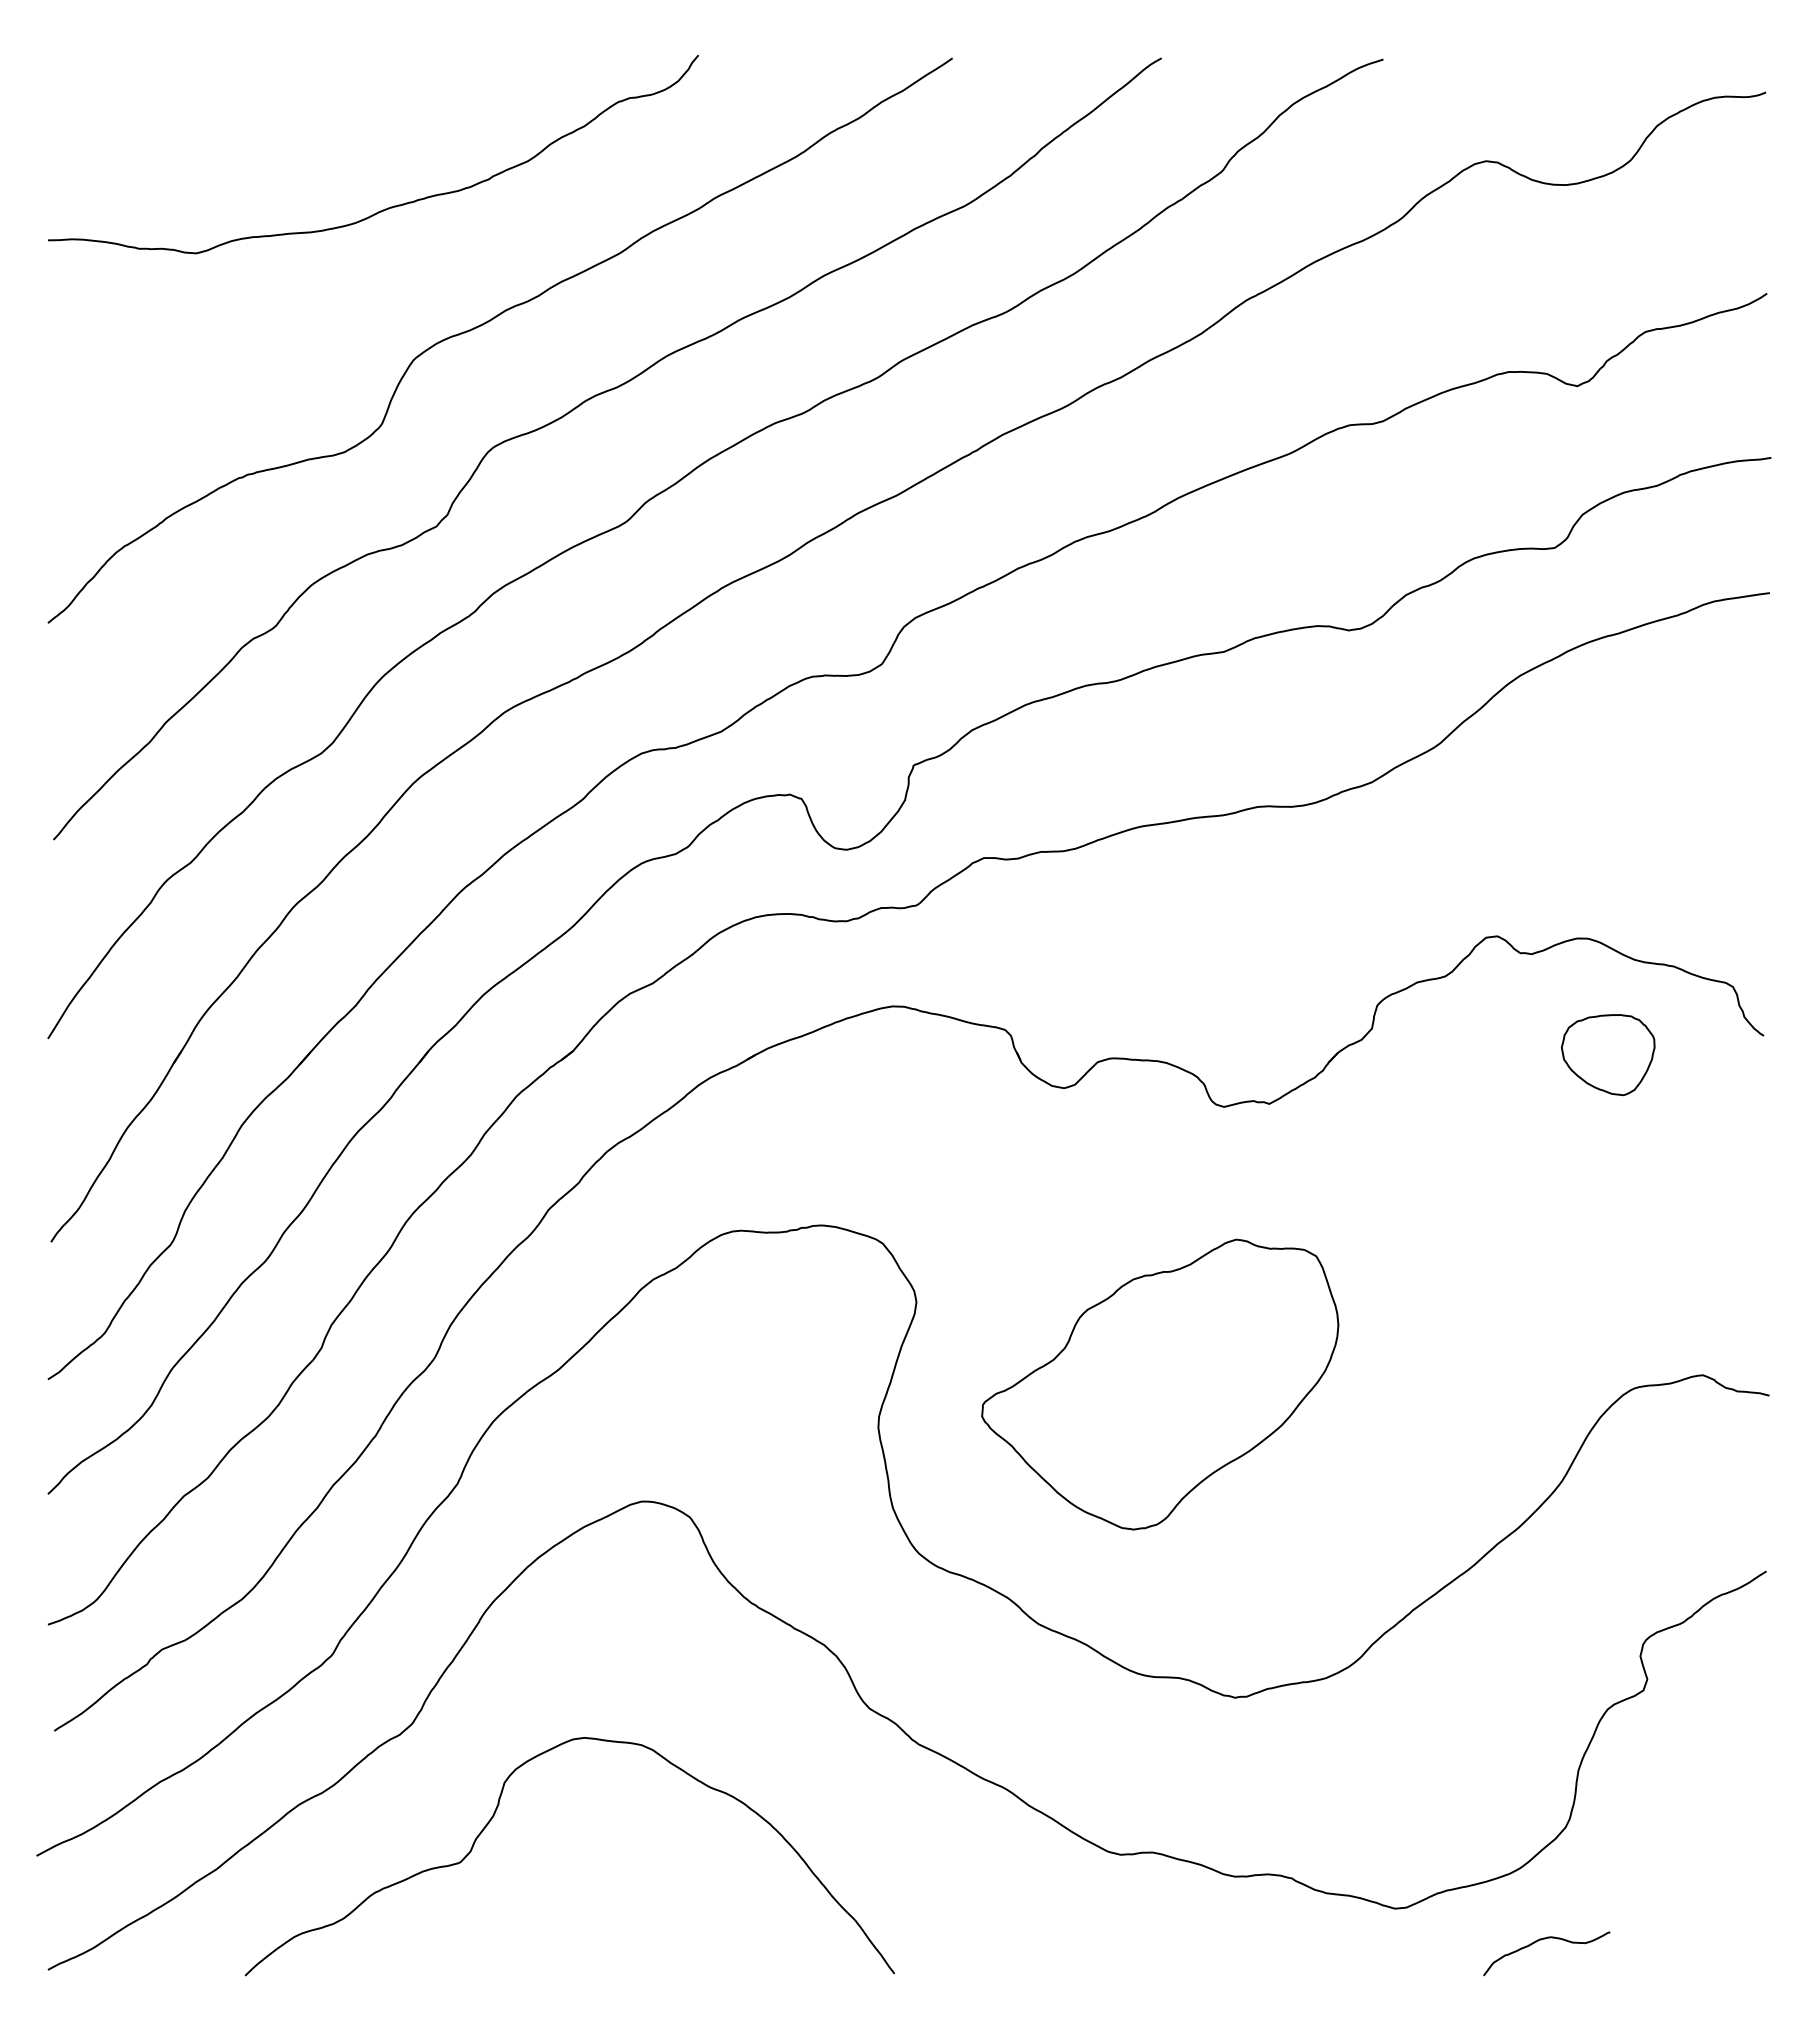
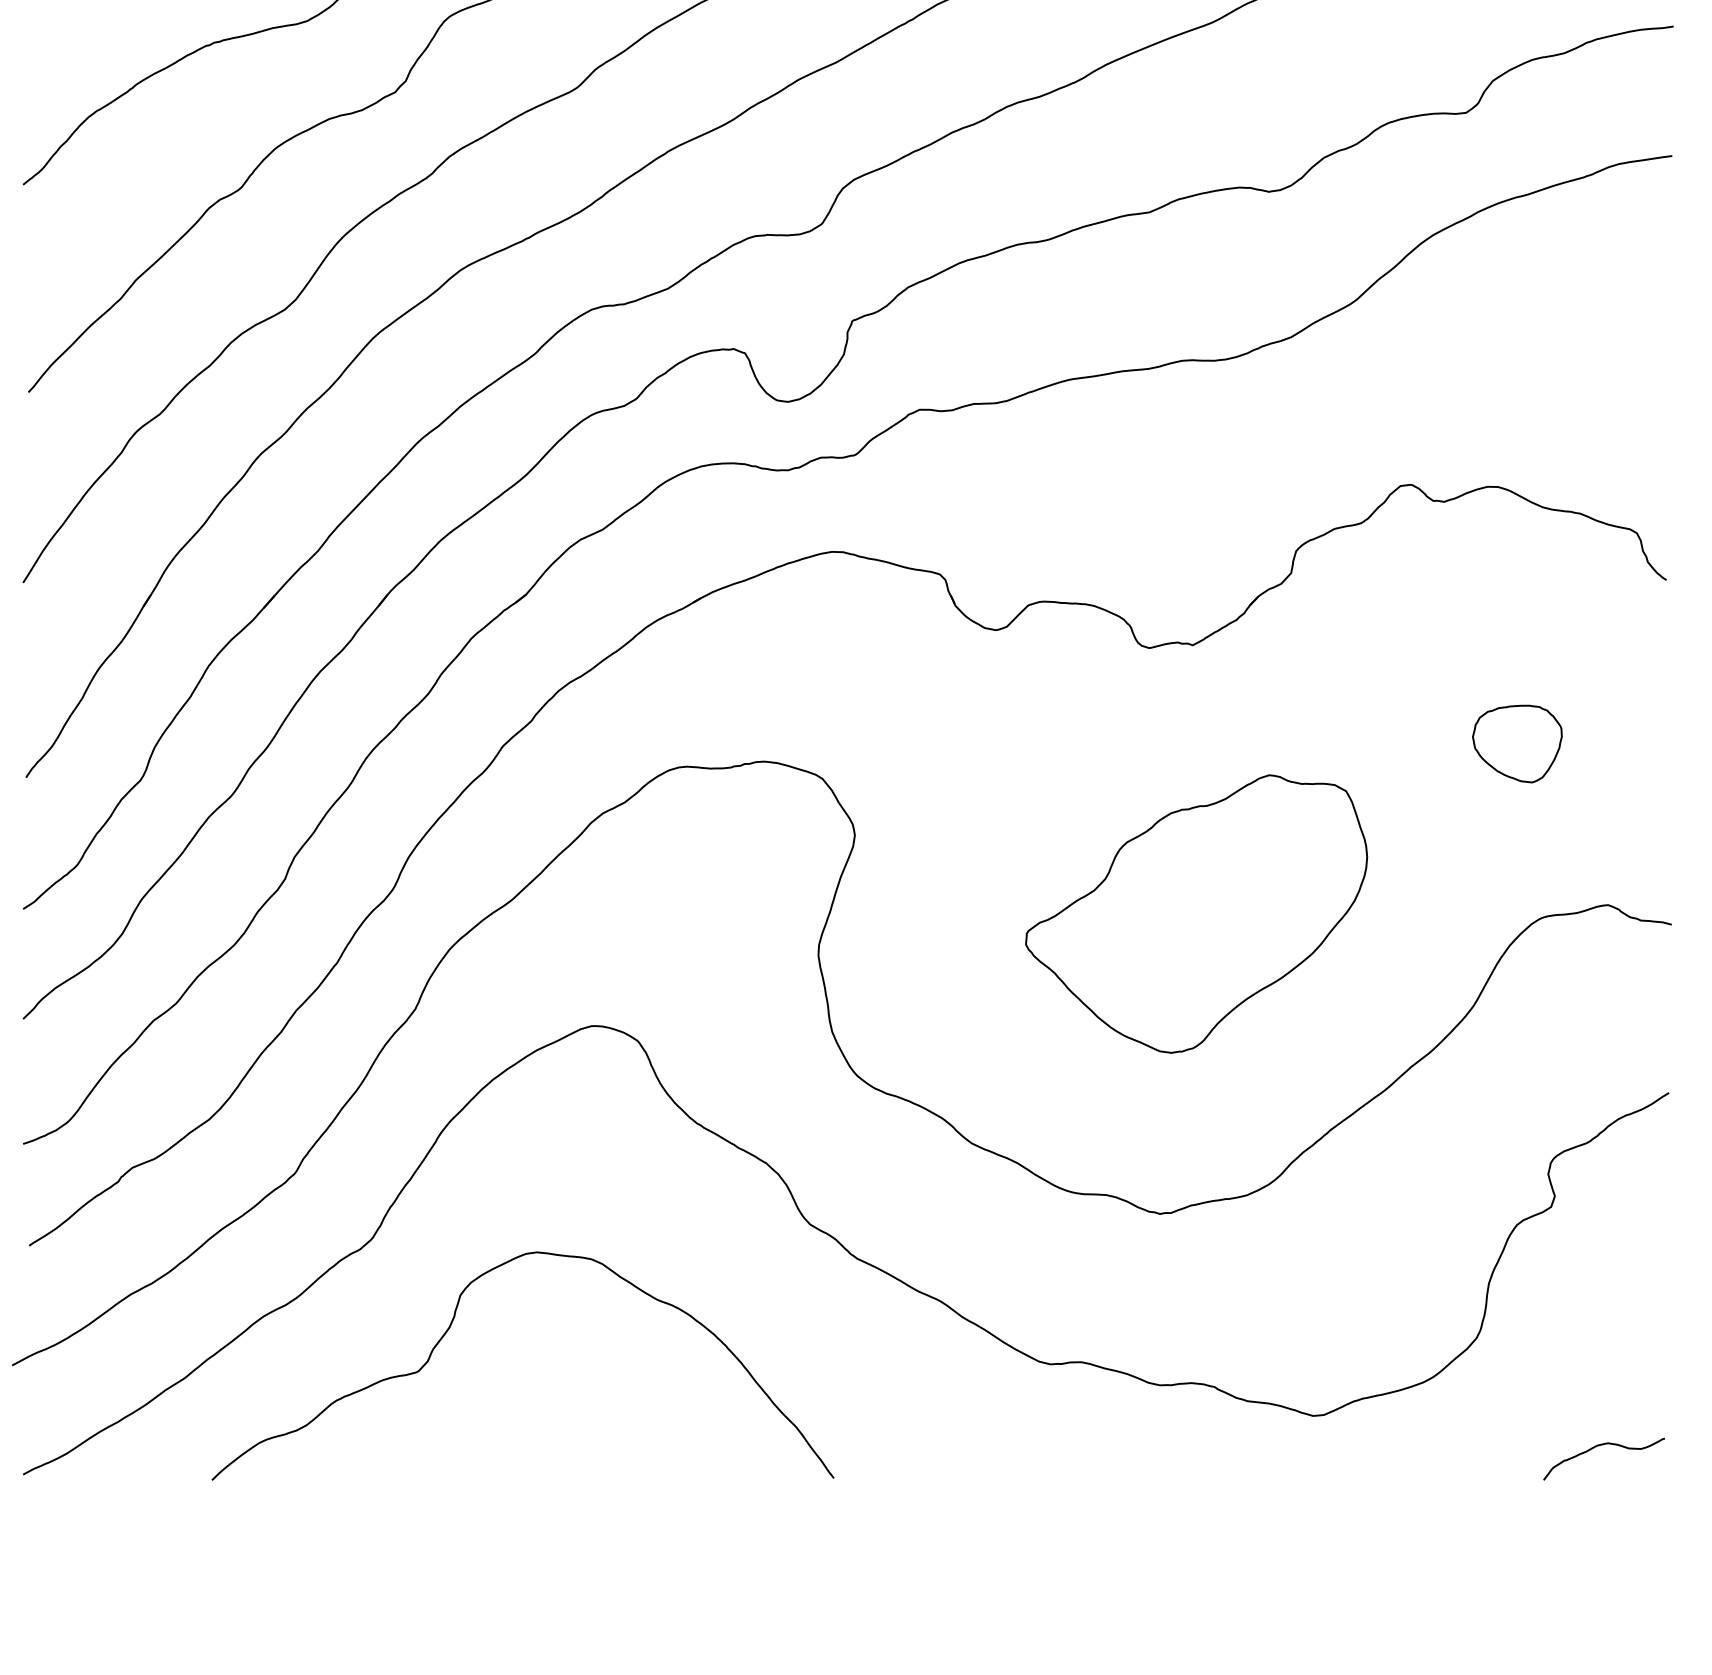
part: (1607, 1054) -> (1516, 743), moved
part: (1160, 1384) -> (1196, 913), moved
curve: (1541, 1940) -> (1599, 1446), moved

